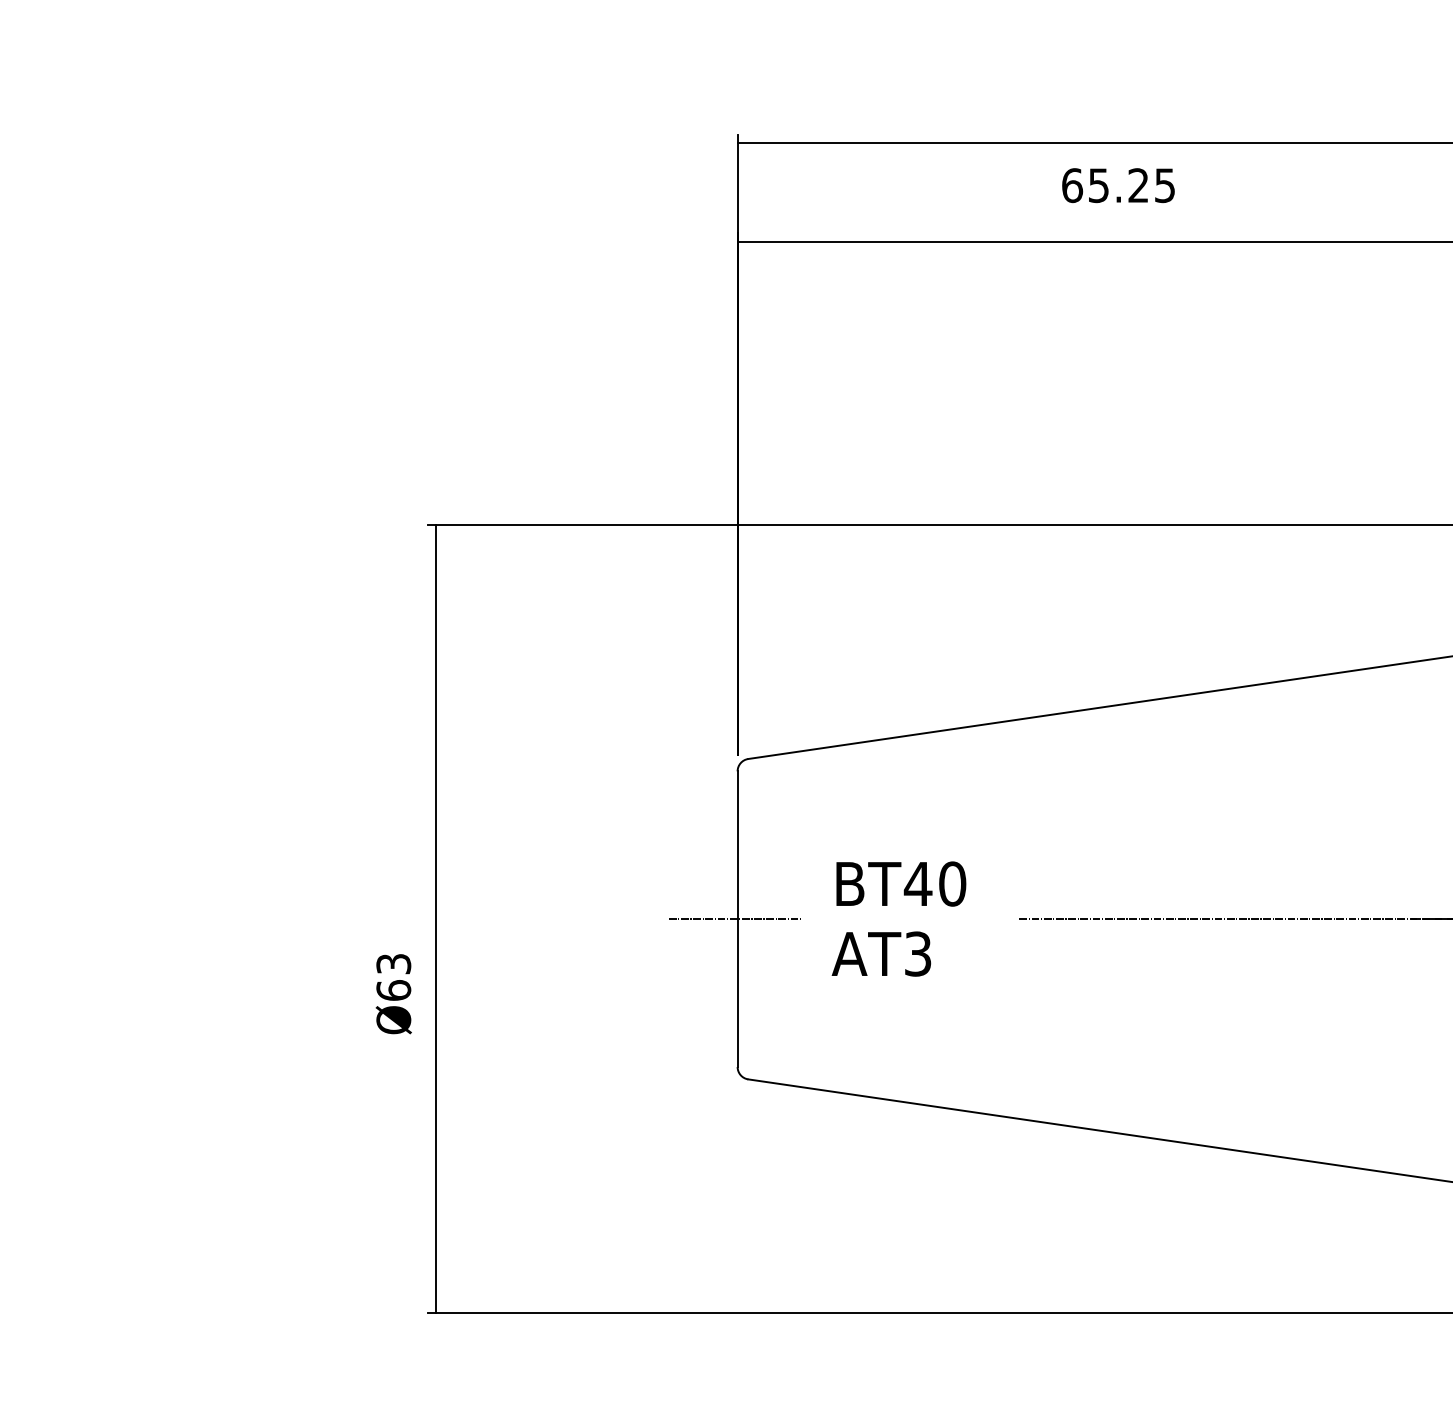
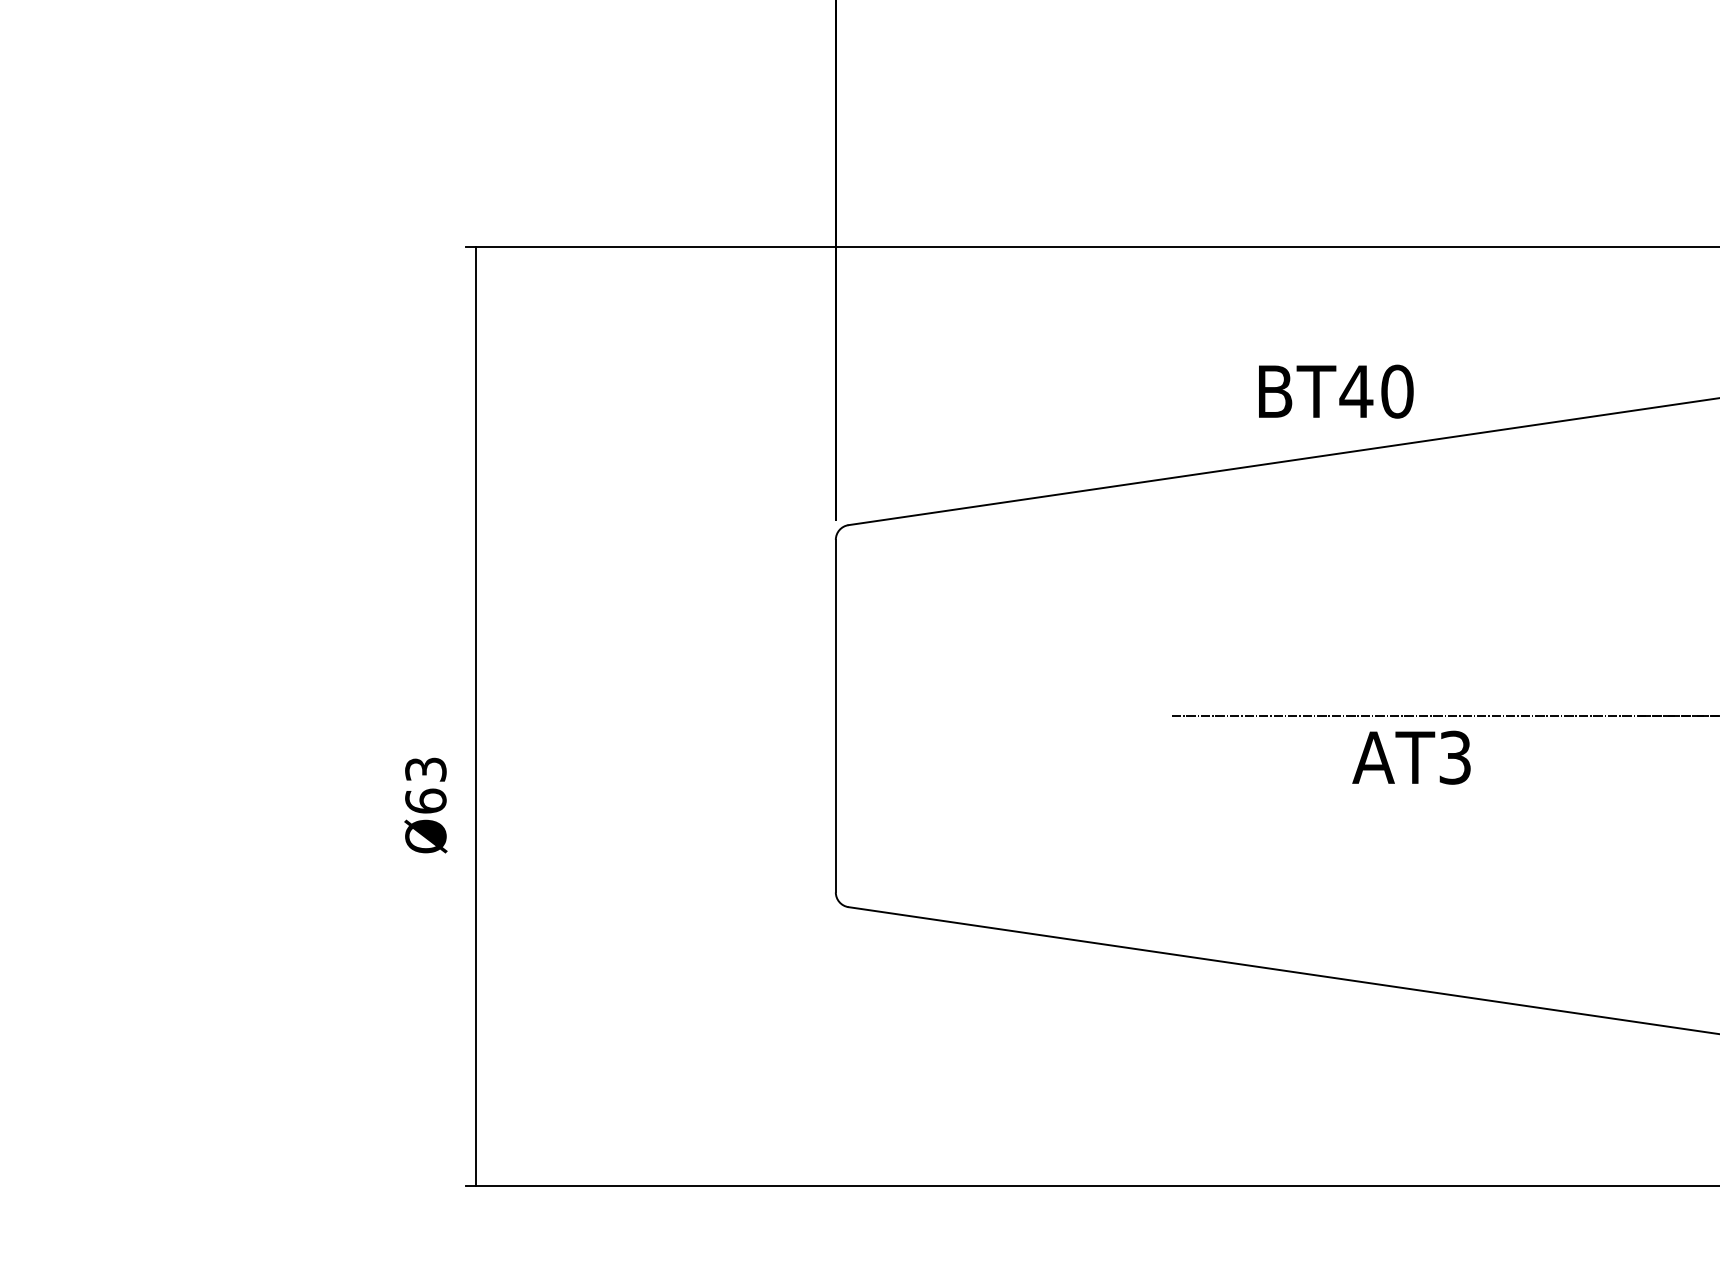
text: (901, 883) -> (1336, 391), moved
line: (735, 919) -> (833, 716), removed
text: (881, 953) -> (1411, 757), moved

